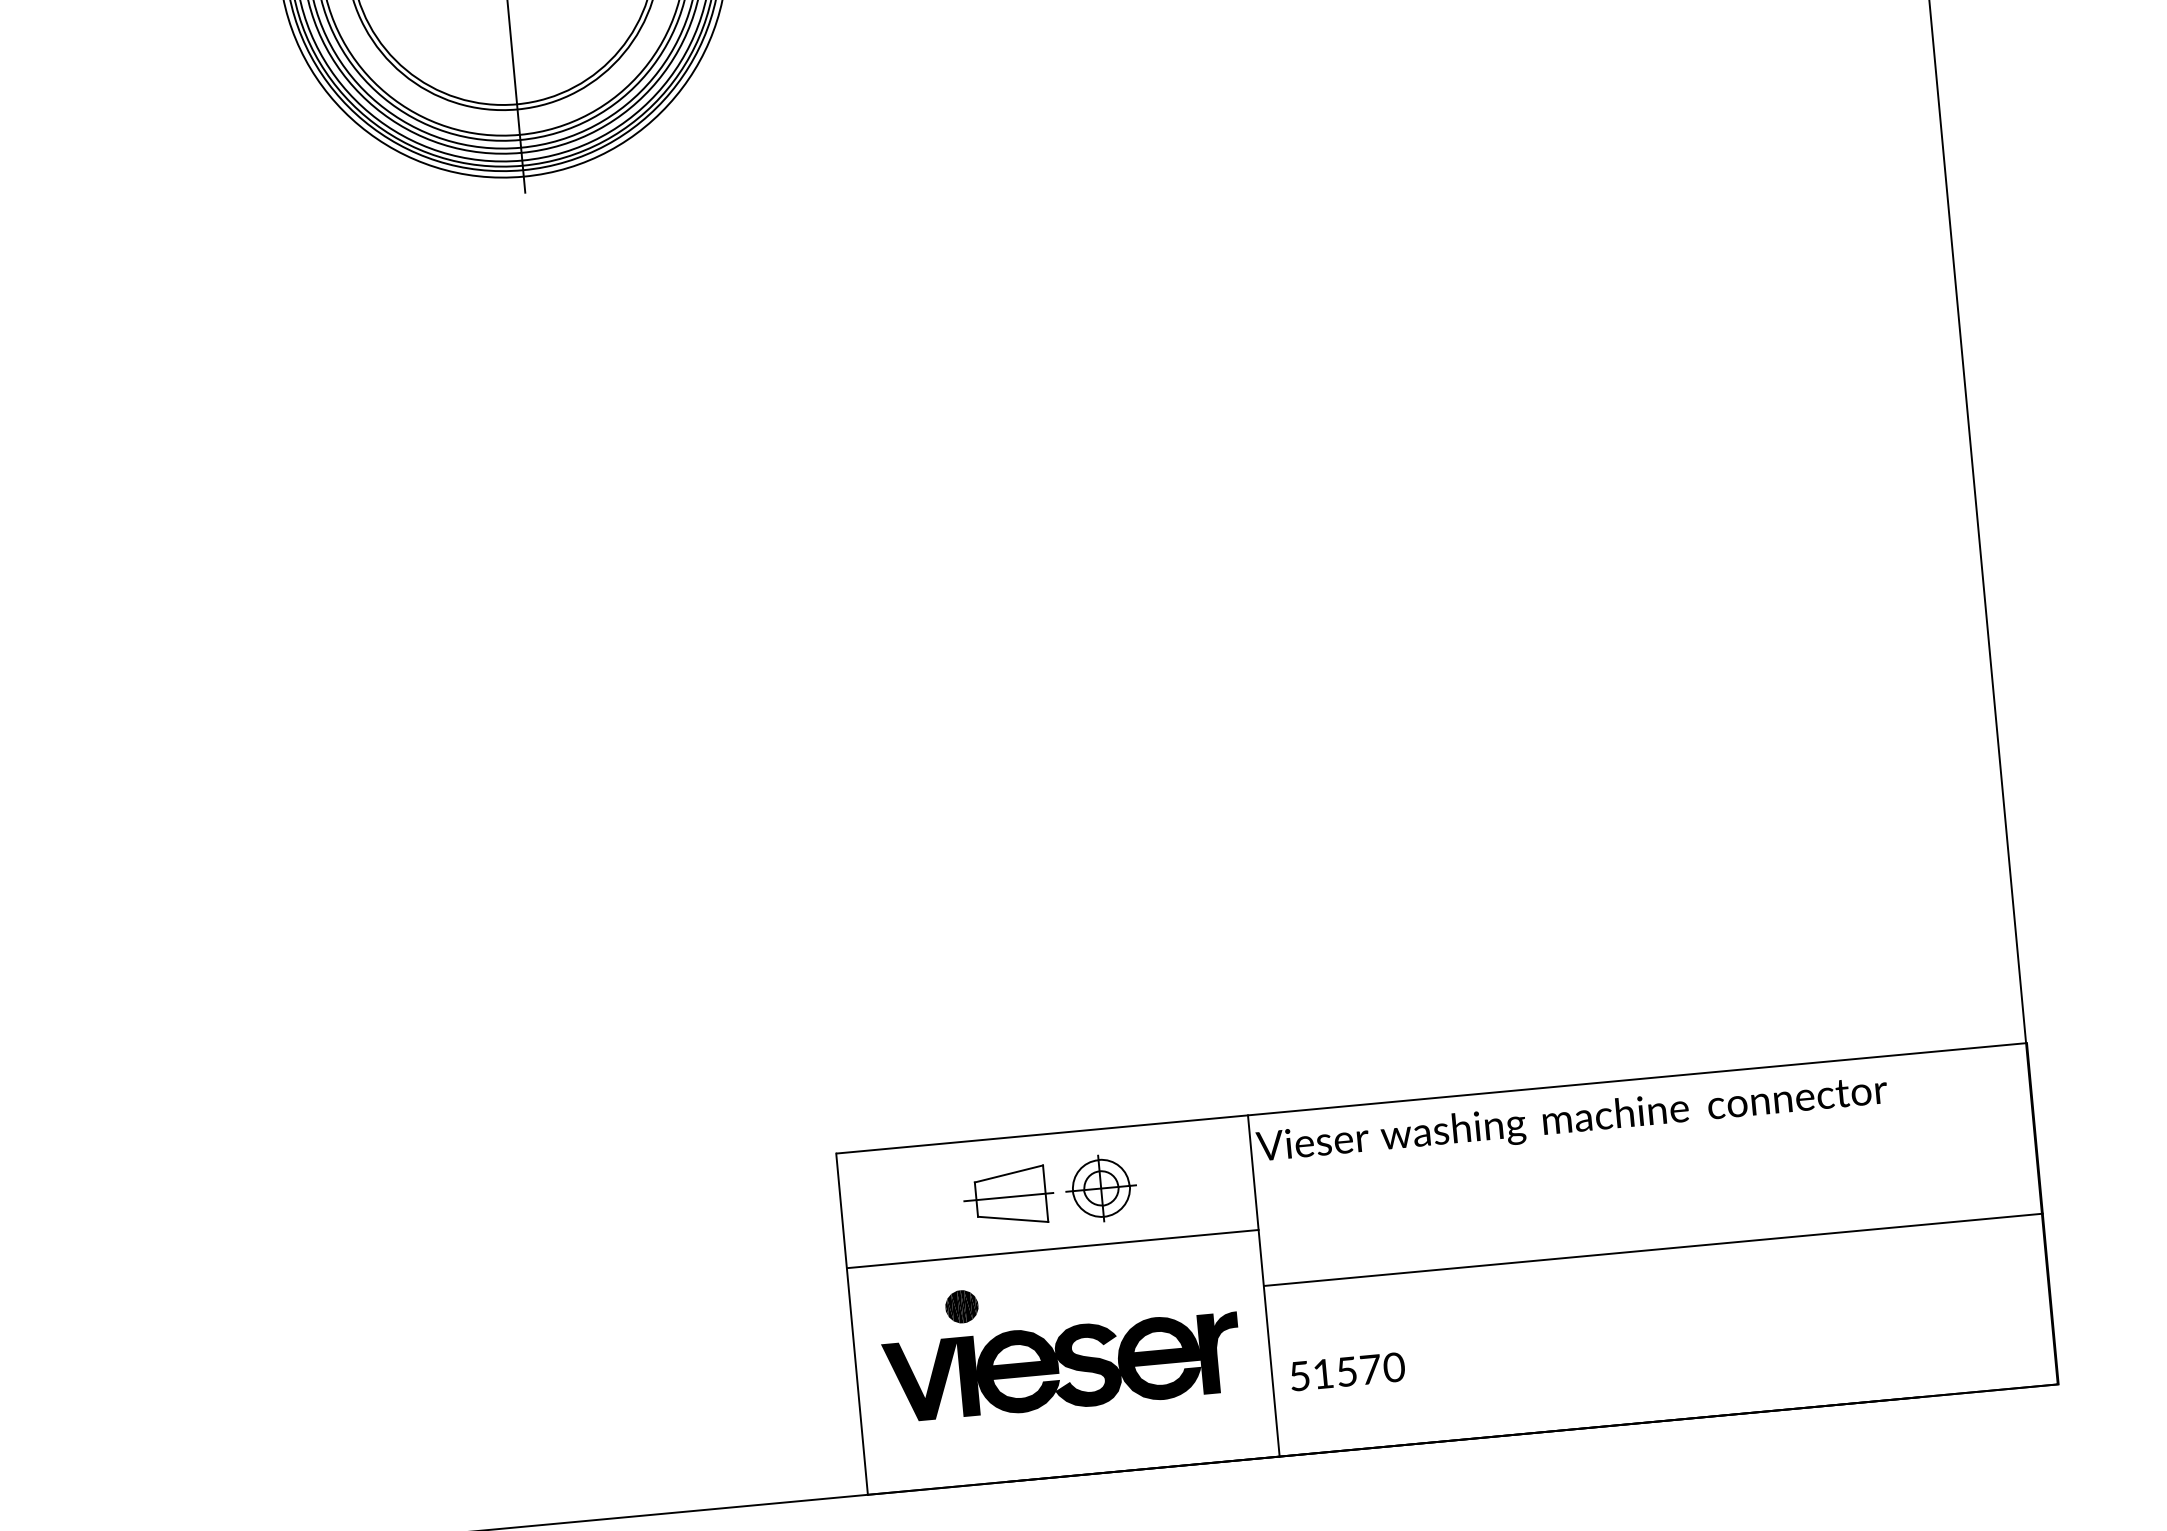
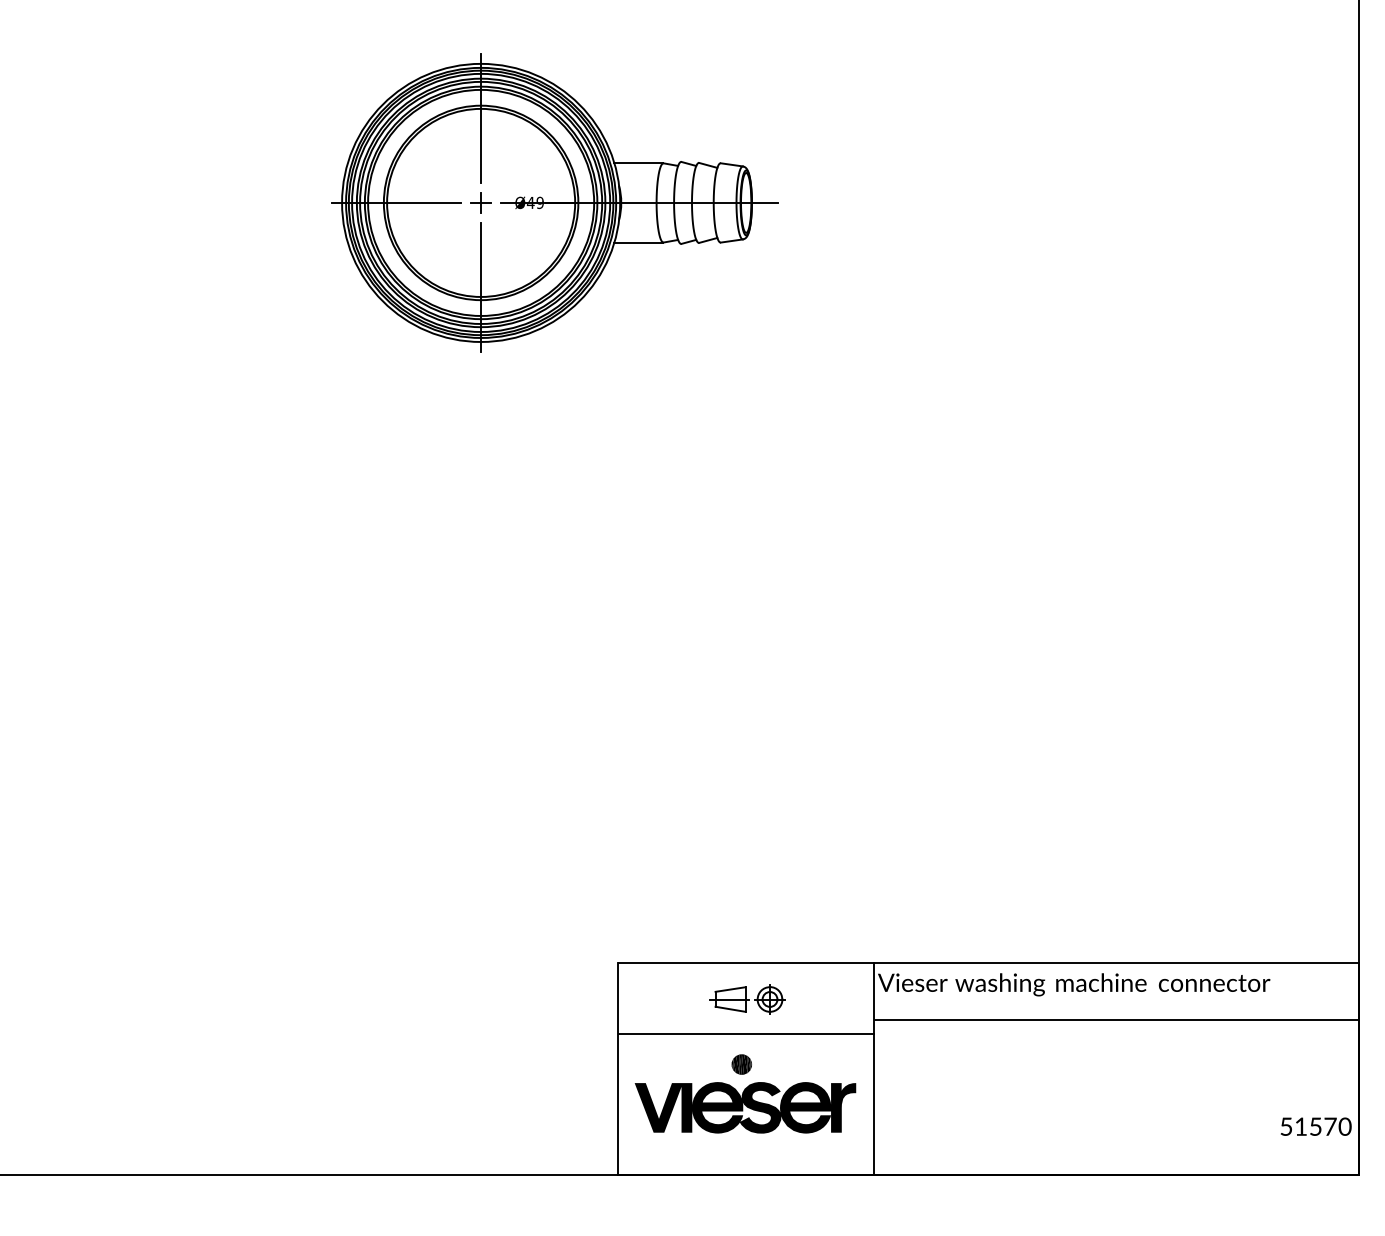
part: (1049, 1193) -> (747, 999), size x0.7
line: (1652, 1250) -> (1116, 1020), moved
part: (961, 1306) -> (741, 1064), moved
text: (1346, 1371) -> (1315, 1126), moved

